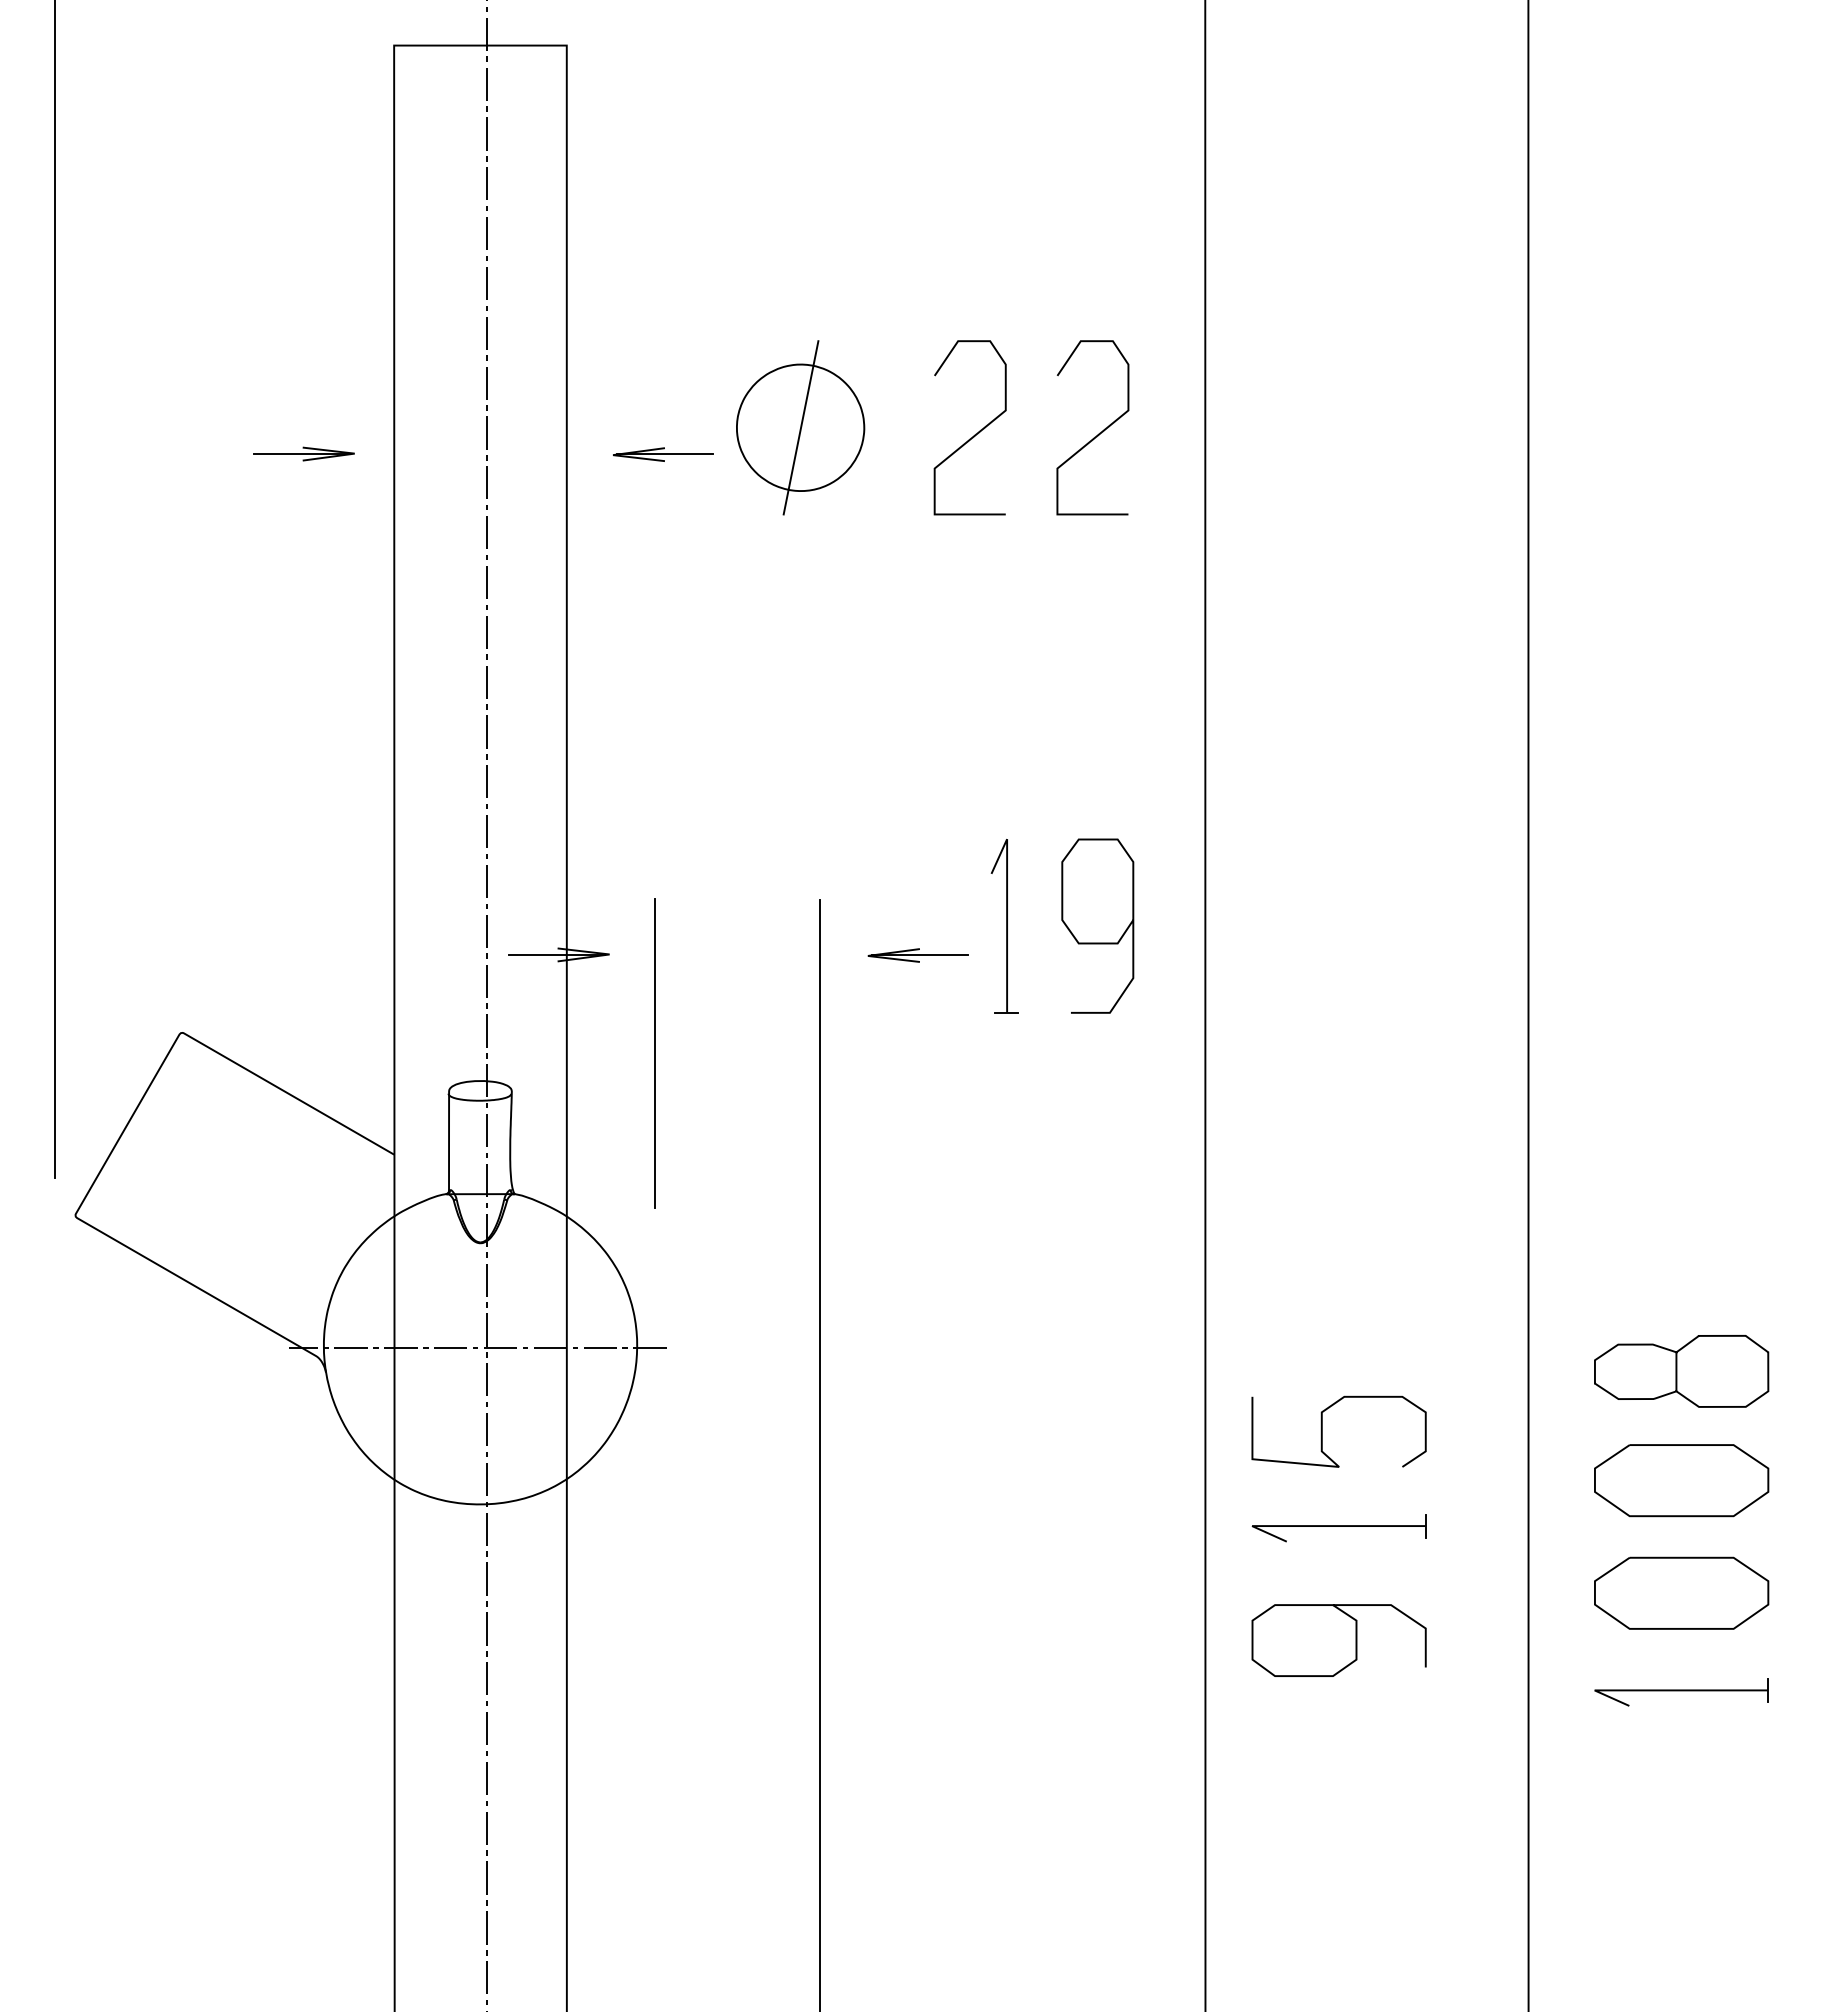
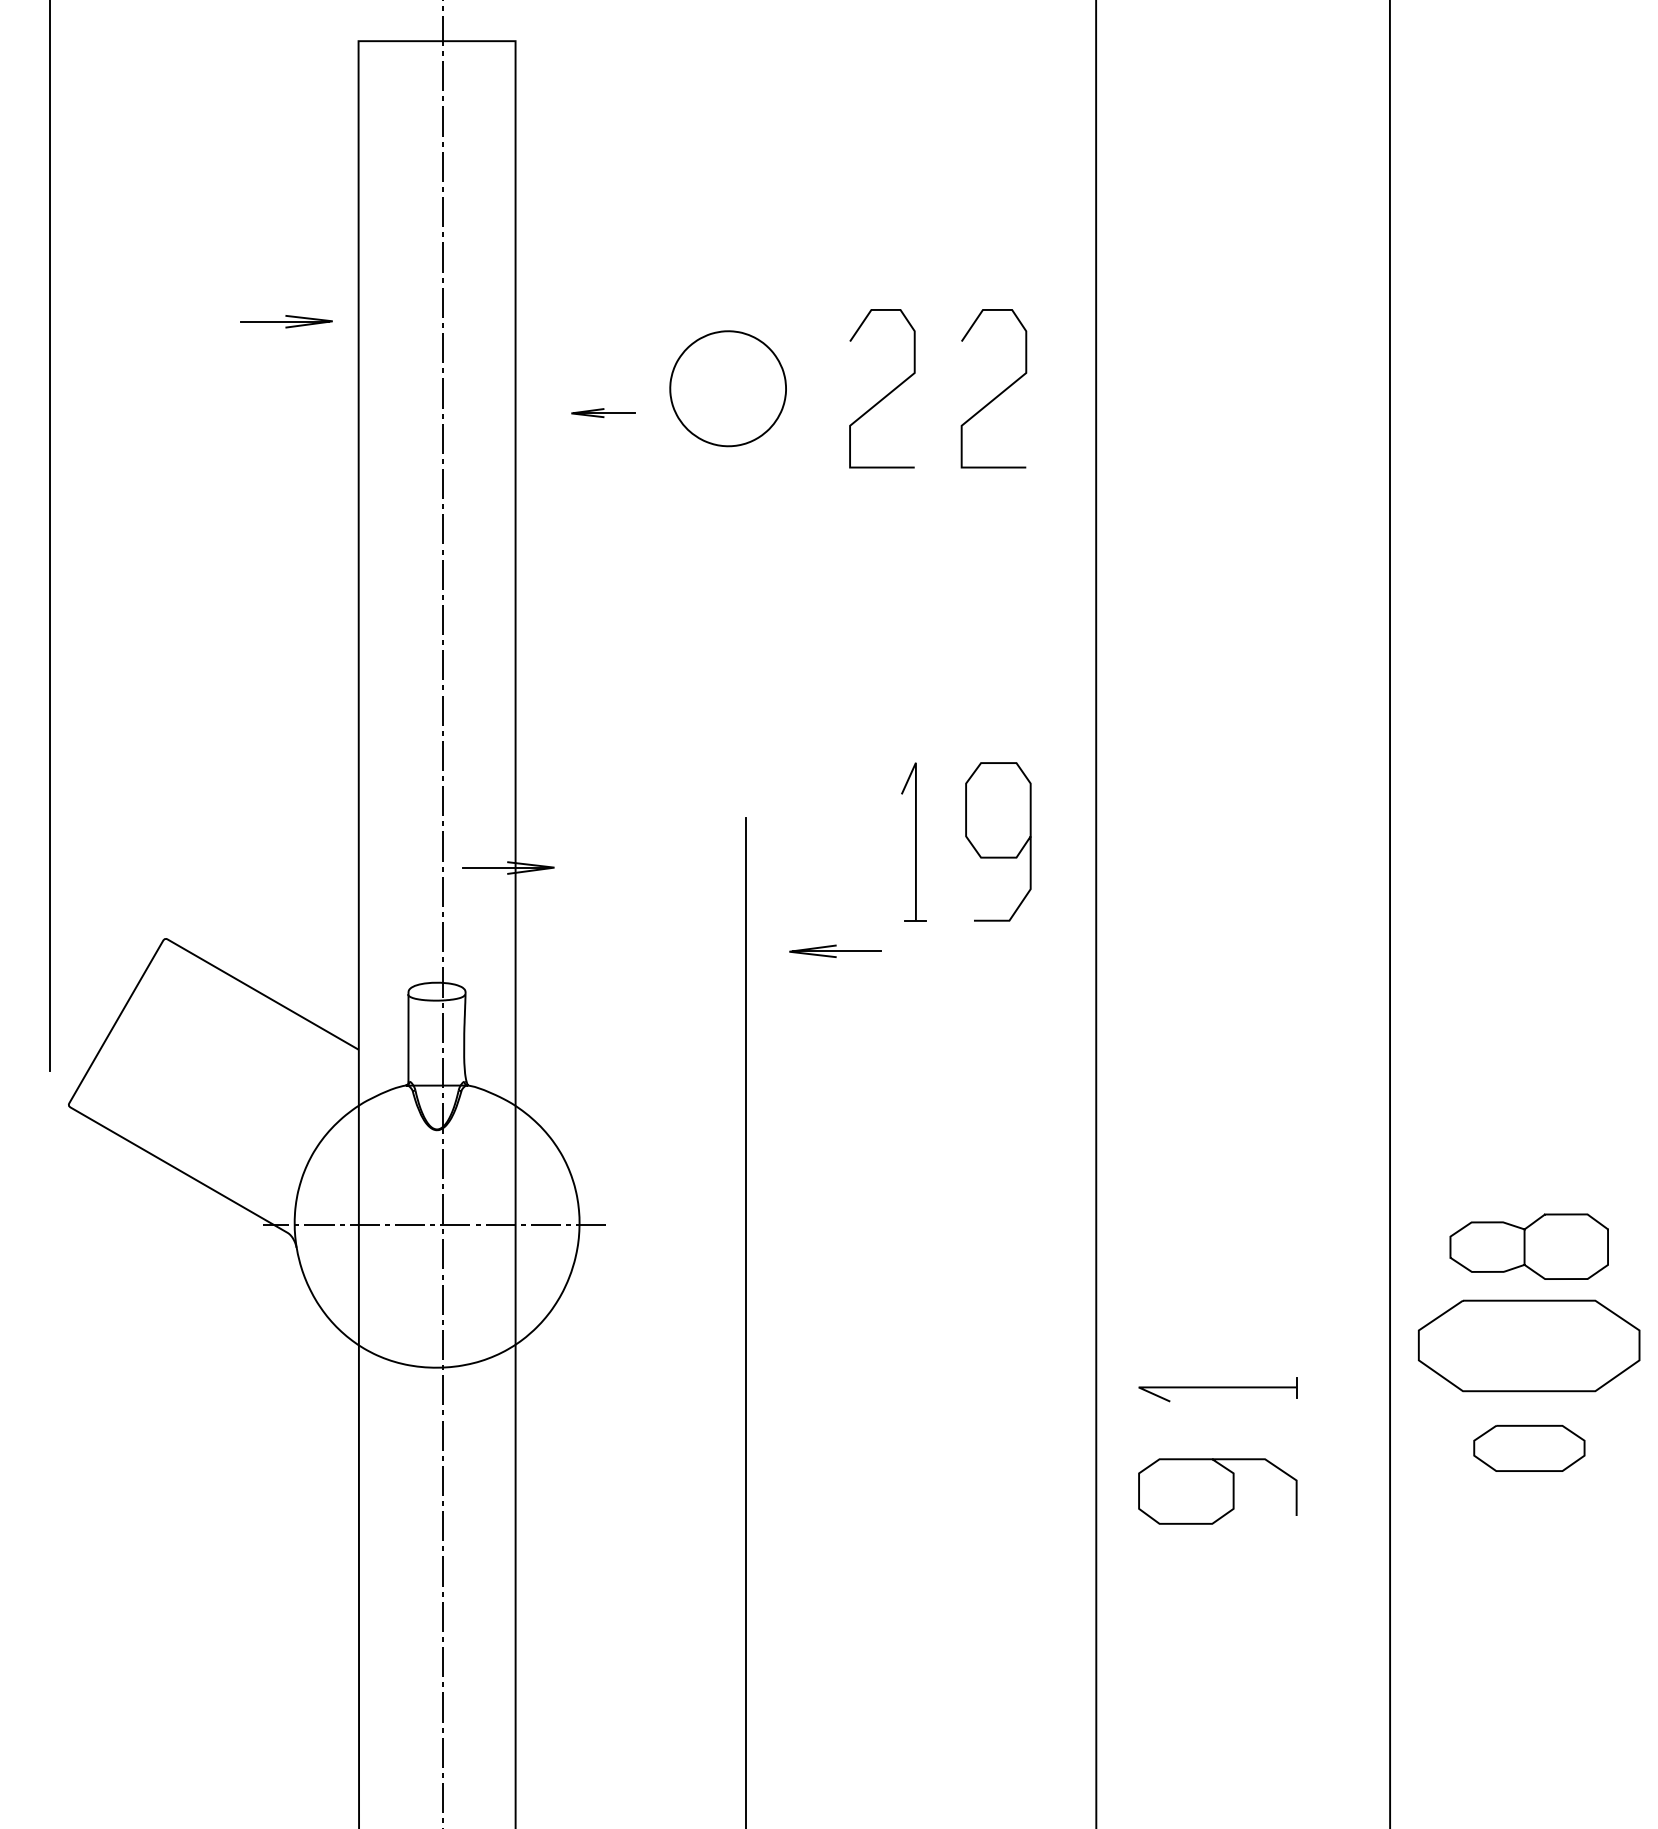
line: (800, 427) -> (728, 388), removed
part: (303, 453) -> (286, 321), moved
part: (663, 454) -> (603, 413), size x0.7
part: (917, 955) -> (834, 951), moved
line: (654, 1053) -> (595, 957), removed
curve: (1322, 1431) -> (1202, 1301), removed
part: (1681, 1480) -> (1529, 1345), size x1.4
part: (1681, 1592) -> (1529, 1447), size x0.7
part: (1681, 1692) -> (1529, 1538), removed

